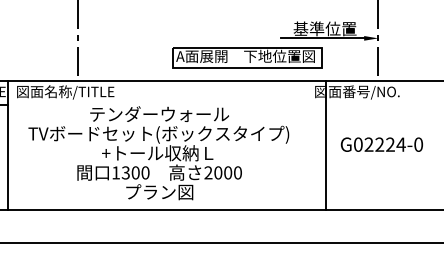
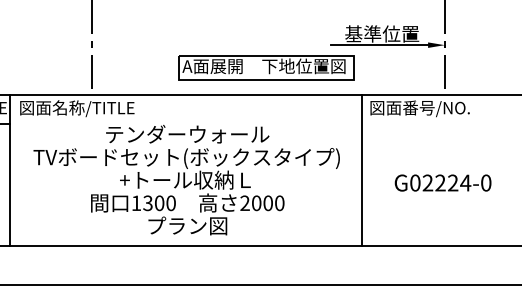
part: (247, 57) -> (266, 67), moved
text: (381, 144) -> (442, 182), moved
line: (325, 145) -> (361, 171), moved

